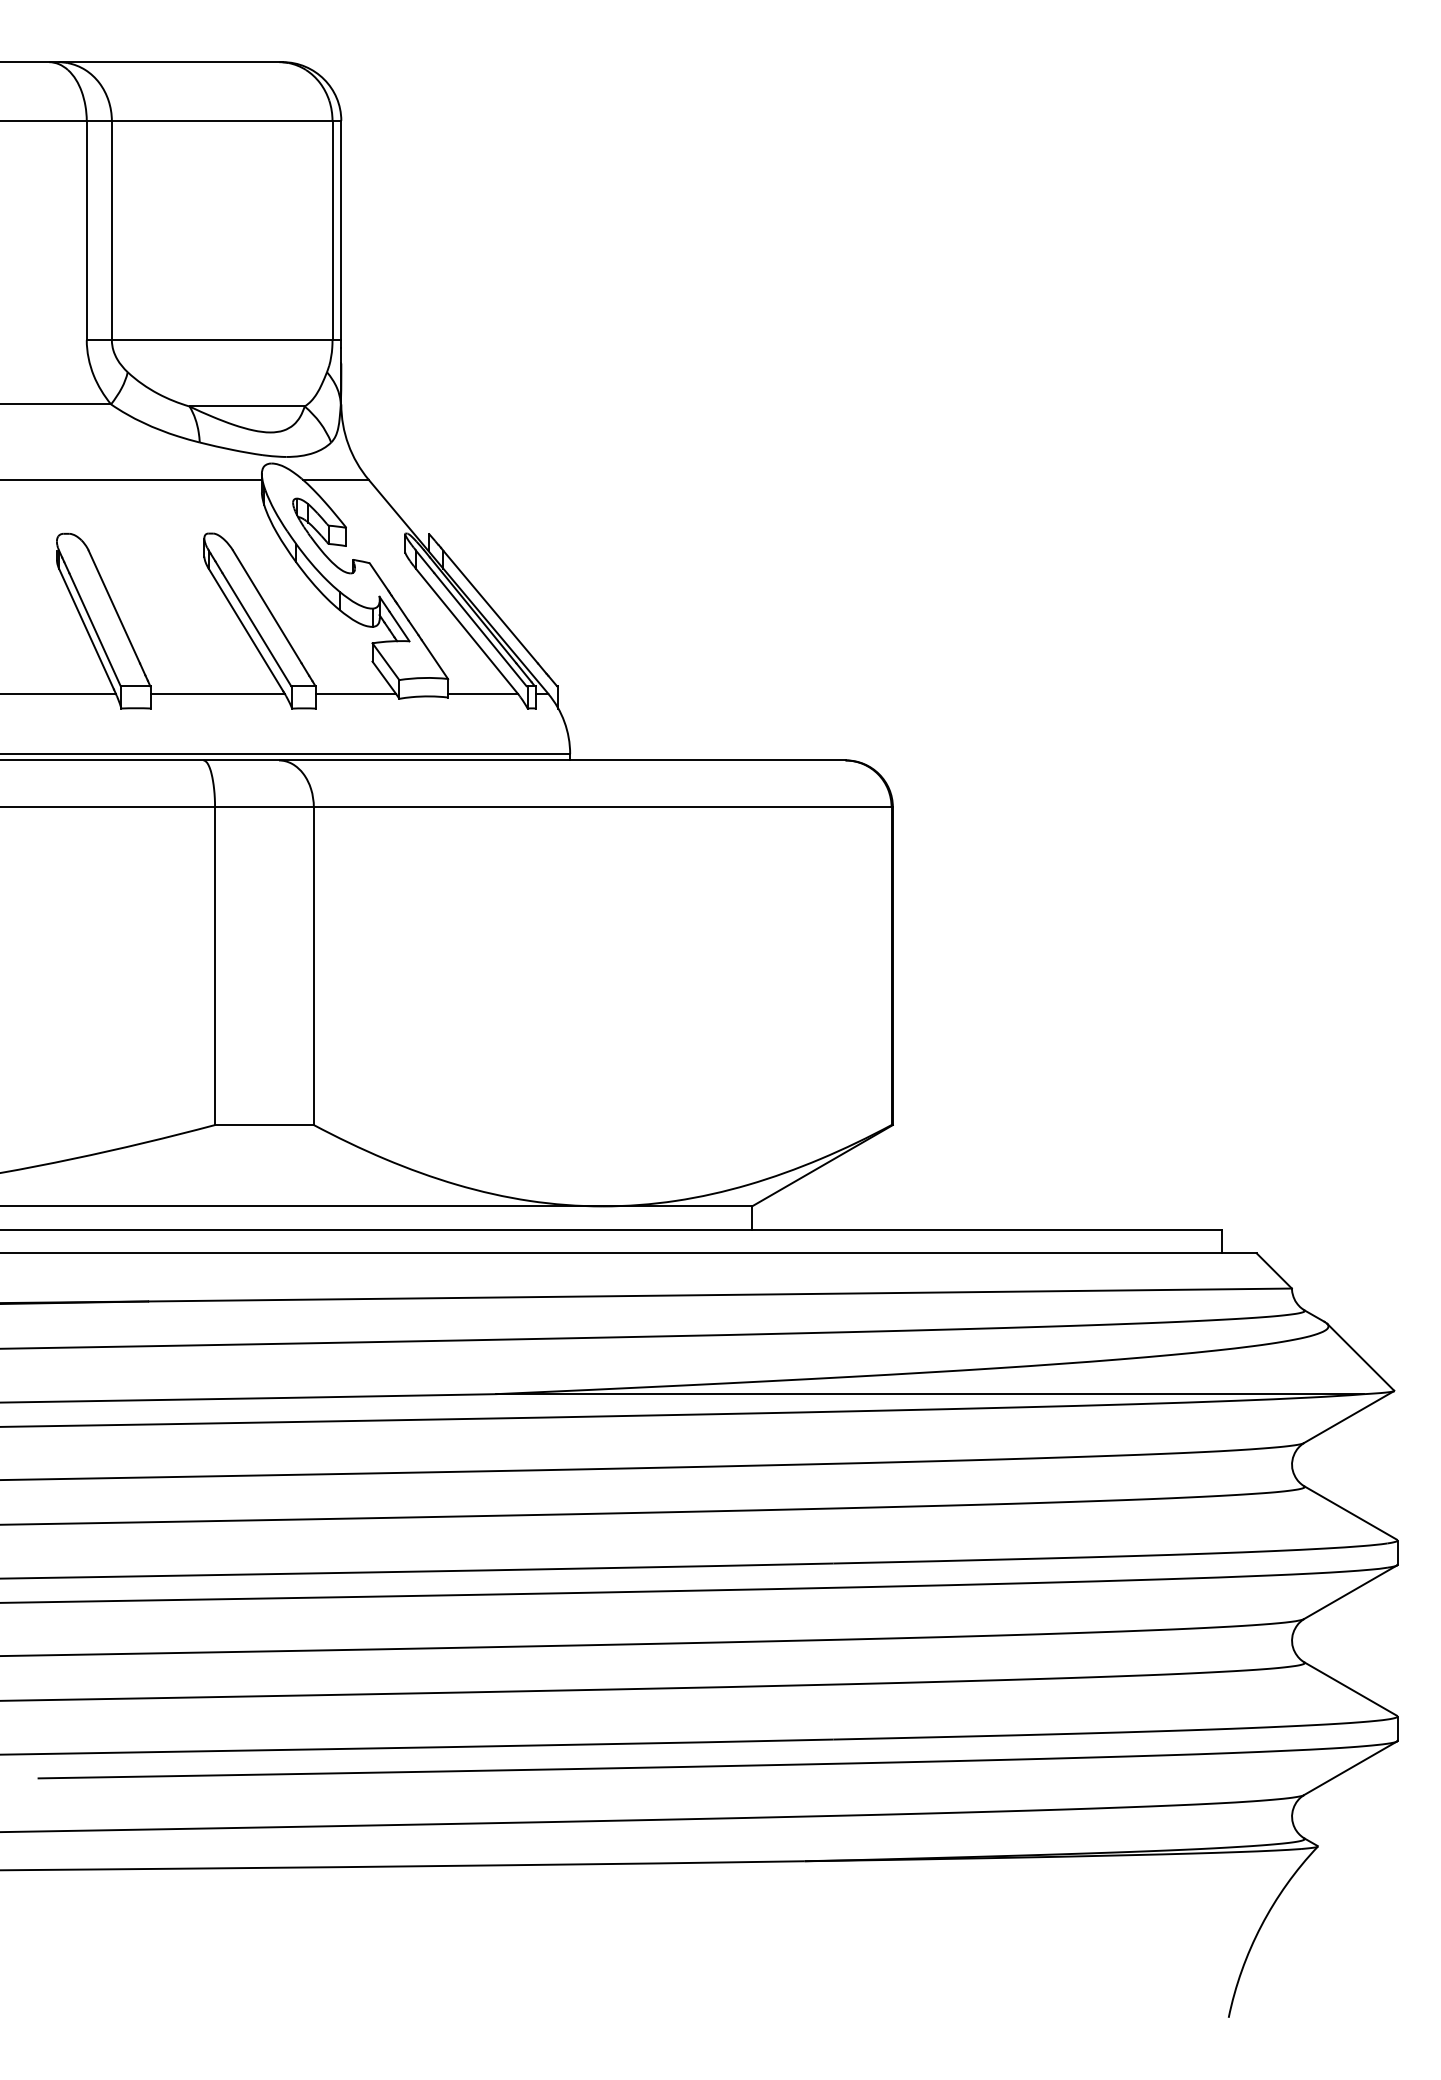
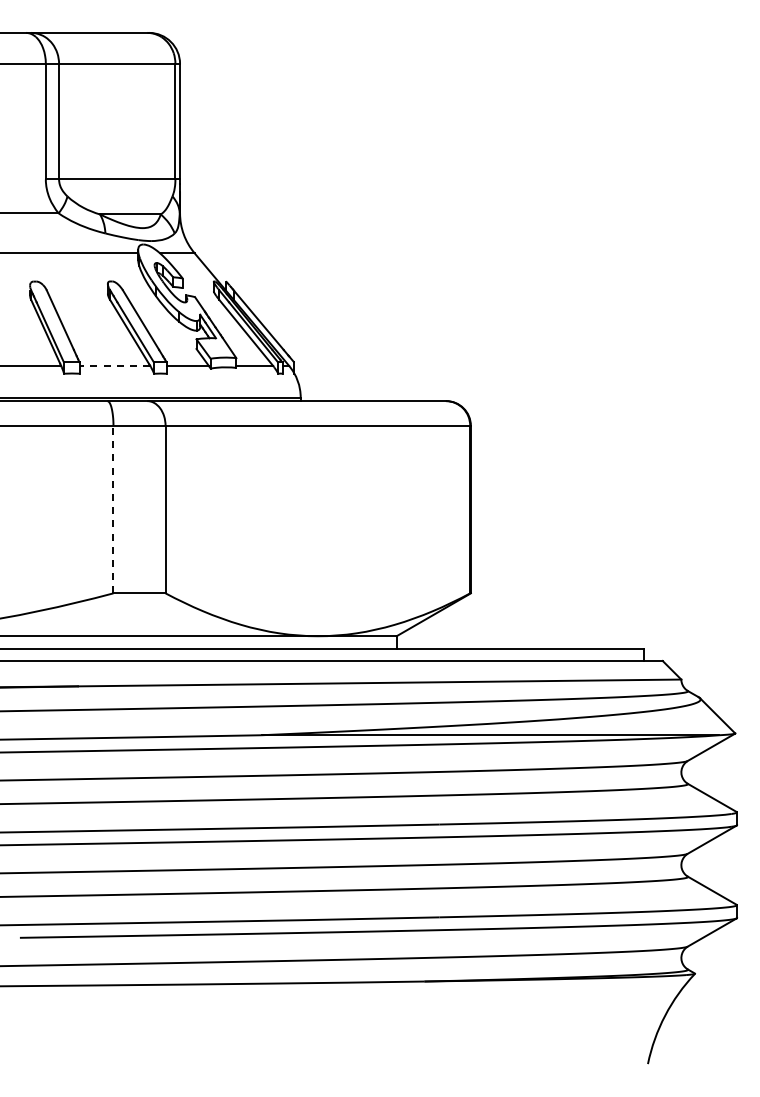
line: (216, 692) -> (114, 365), solid -> dashed
line: (215, 966) -> (113, 509), solid -> dashed

